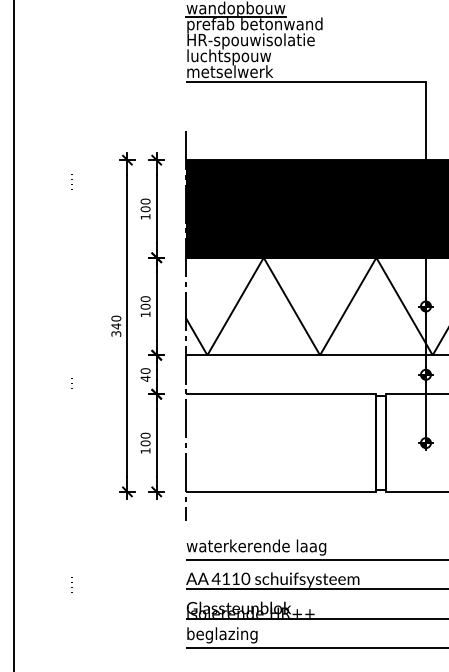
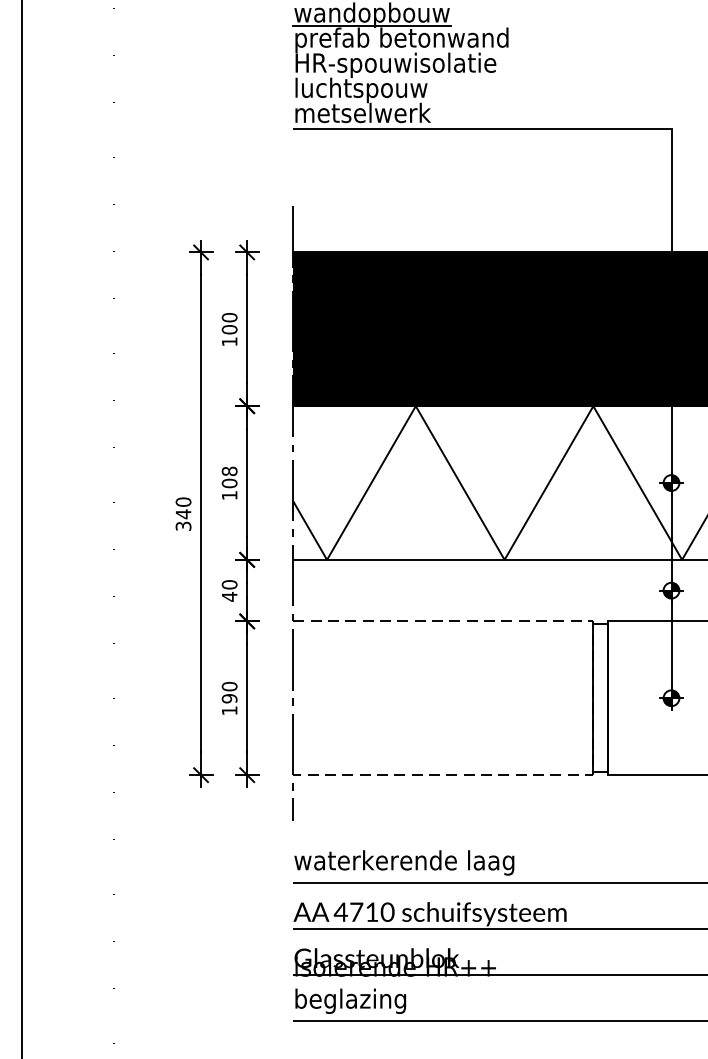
text: (145, 299) -> (229, 471), 100 -> 108
text: (145, 443) -> (229, 698), 100 -> 190
line: (376, 443) -> (593, 698), solid -> dashed
text: (226, 578) -> (357, 911), 4110 -> 4710

